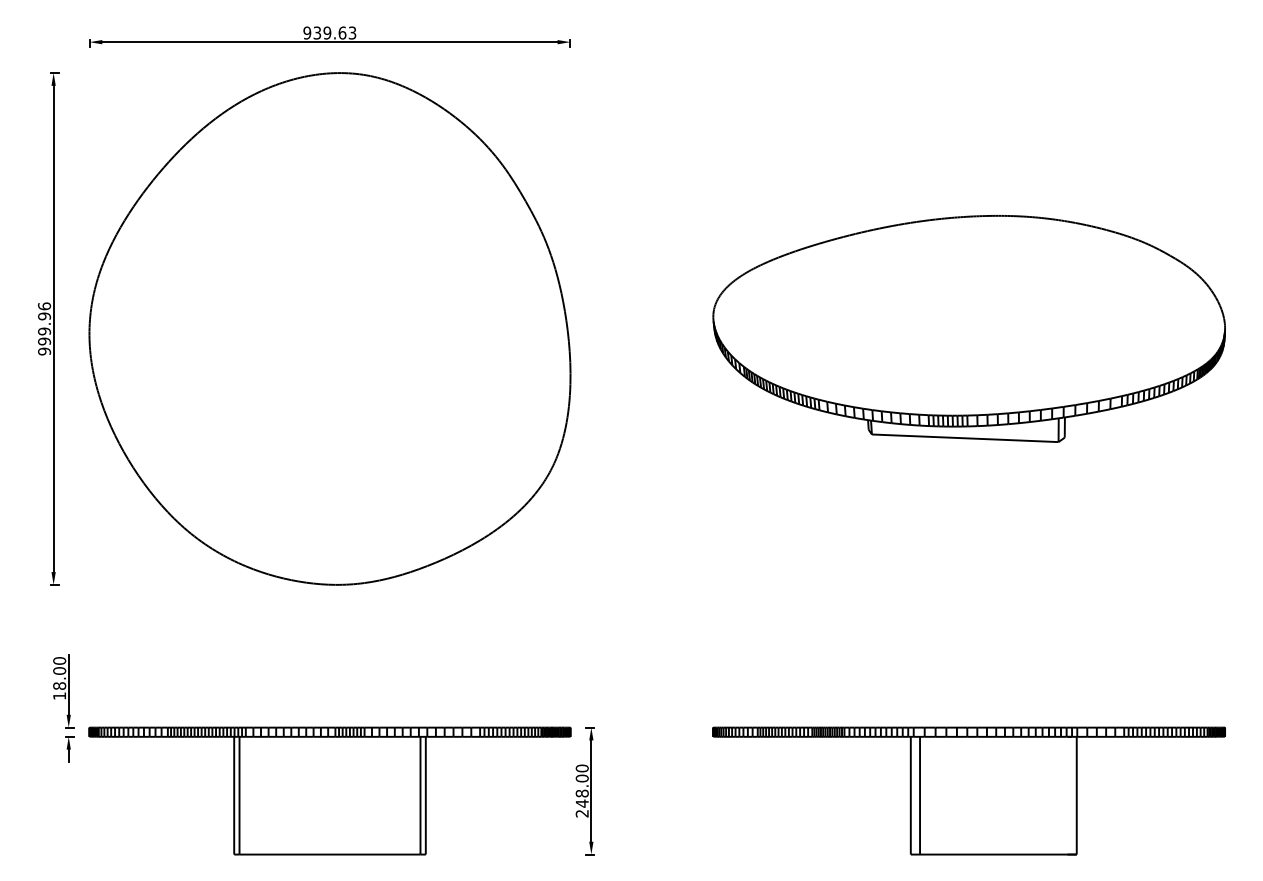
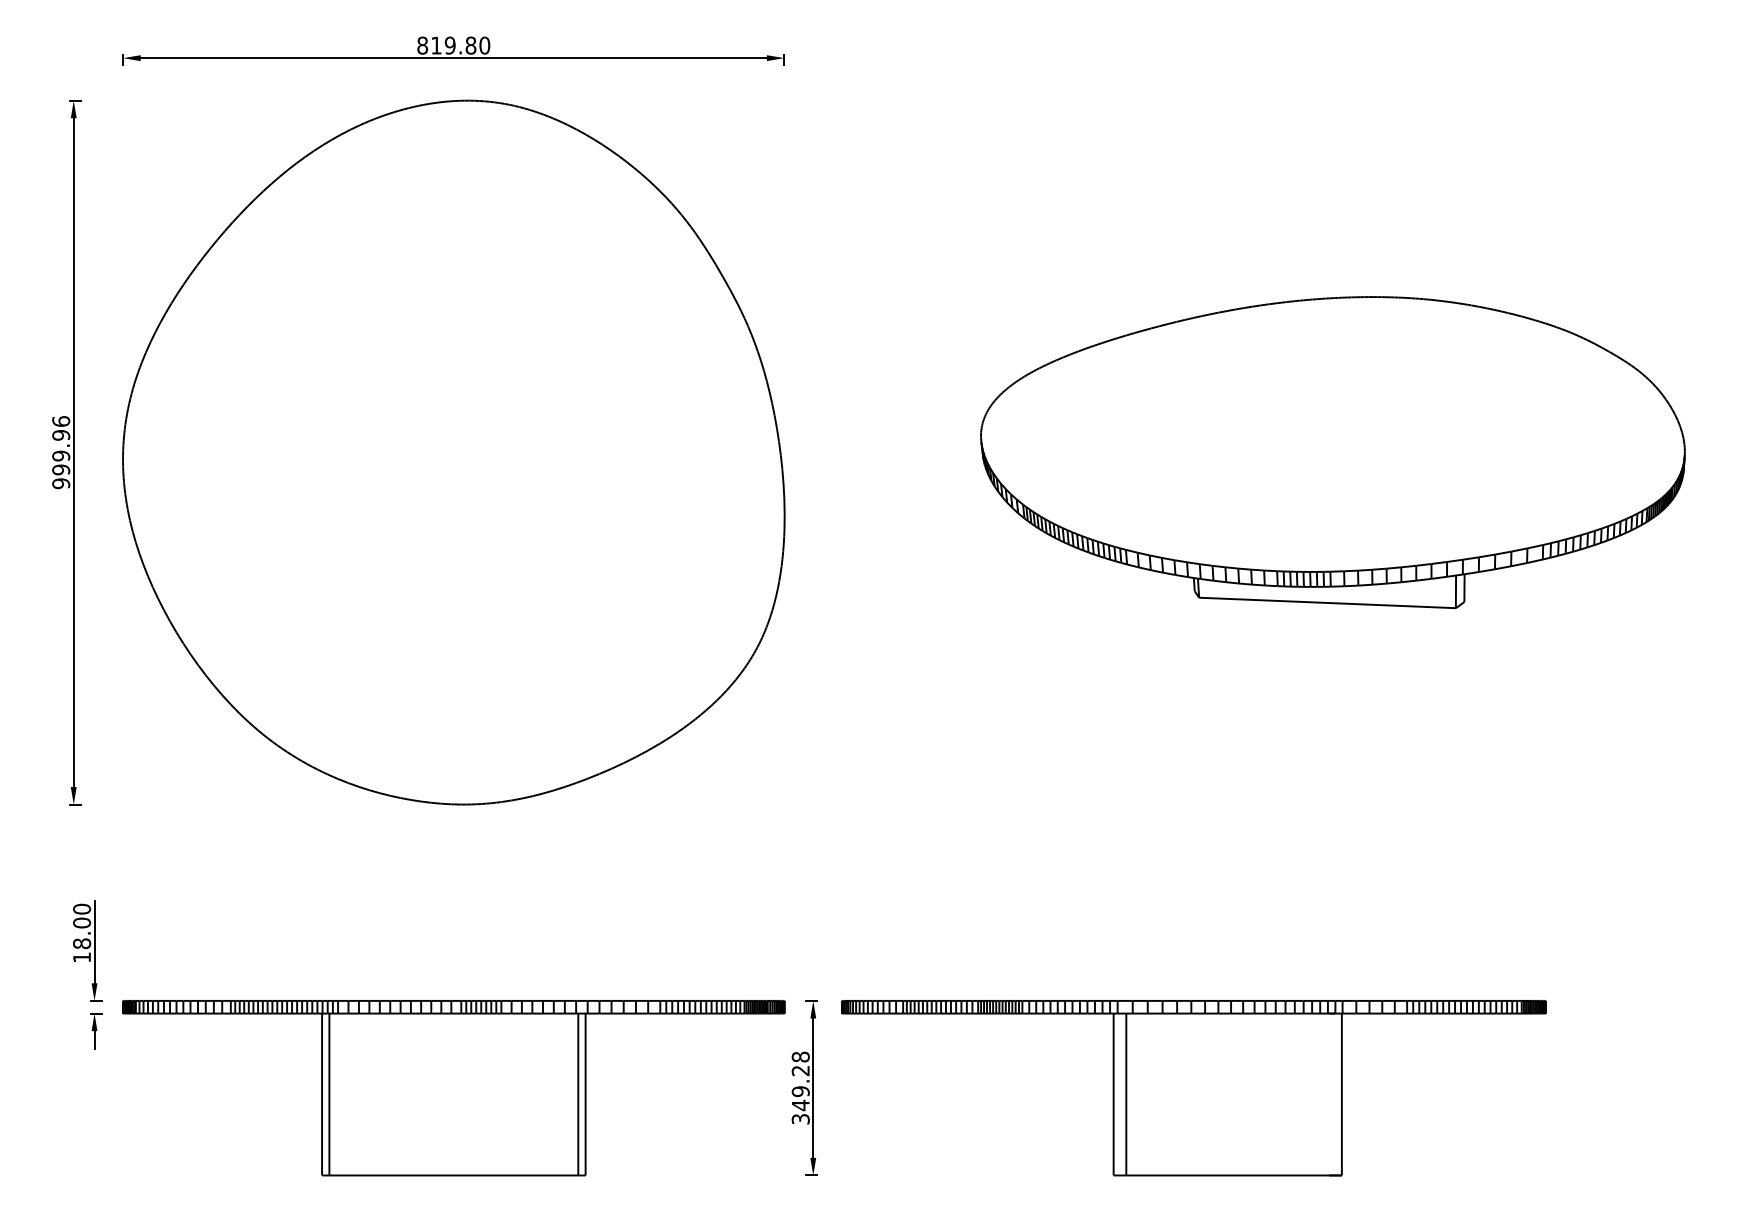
text: (329, 32) -> (453, 45), 939.63 -> 819.80
text: (582, 790) -> (800, 1087), 248.00 -> 349.28
part: (968, 791) -> (1193, 1088), moved

